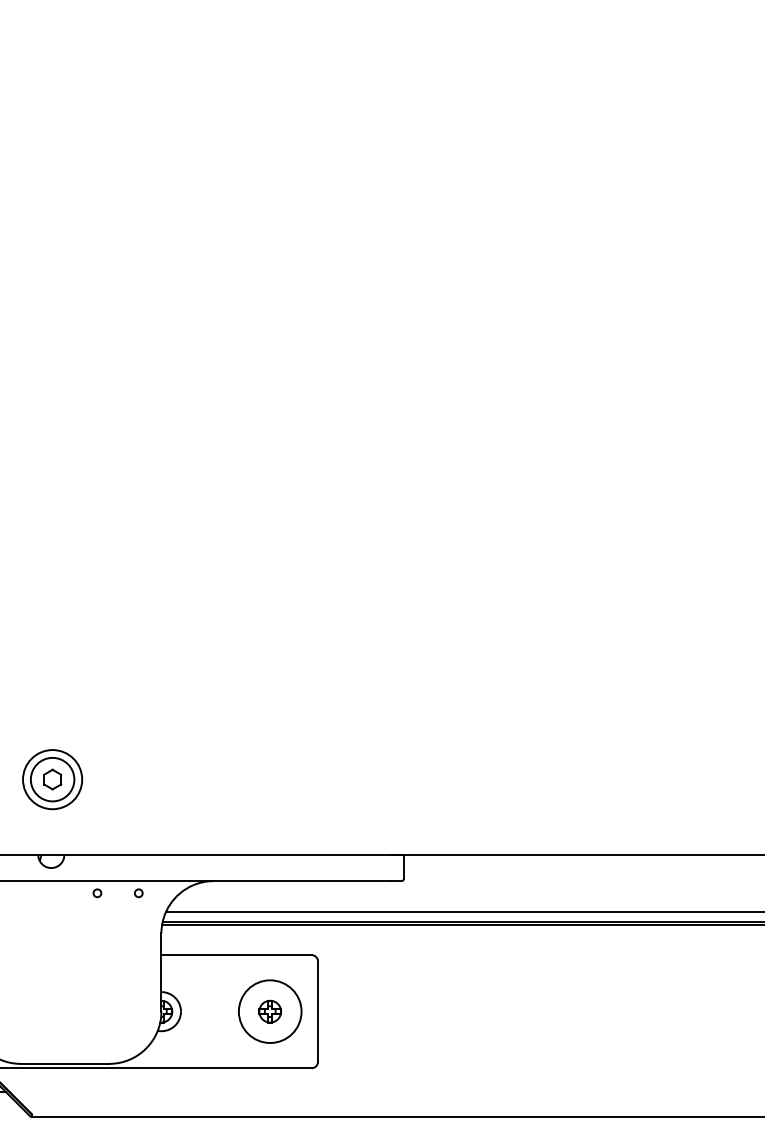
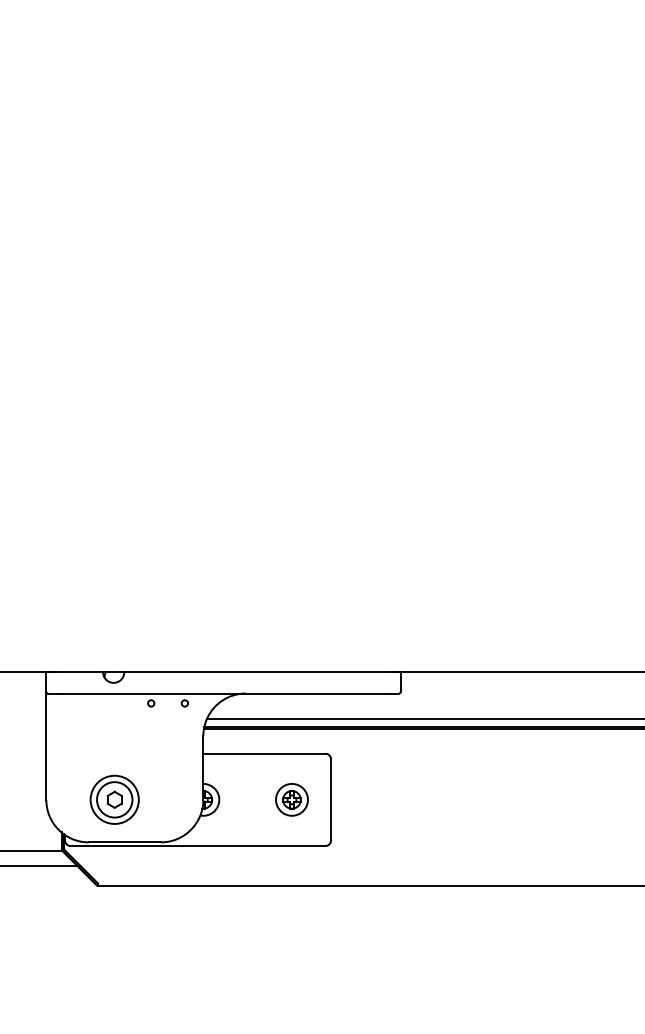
part: (52, 779) -> (114, 799), moved
circle: (269, 1011) -> (291, 799), size x0.62

